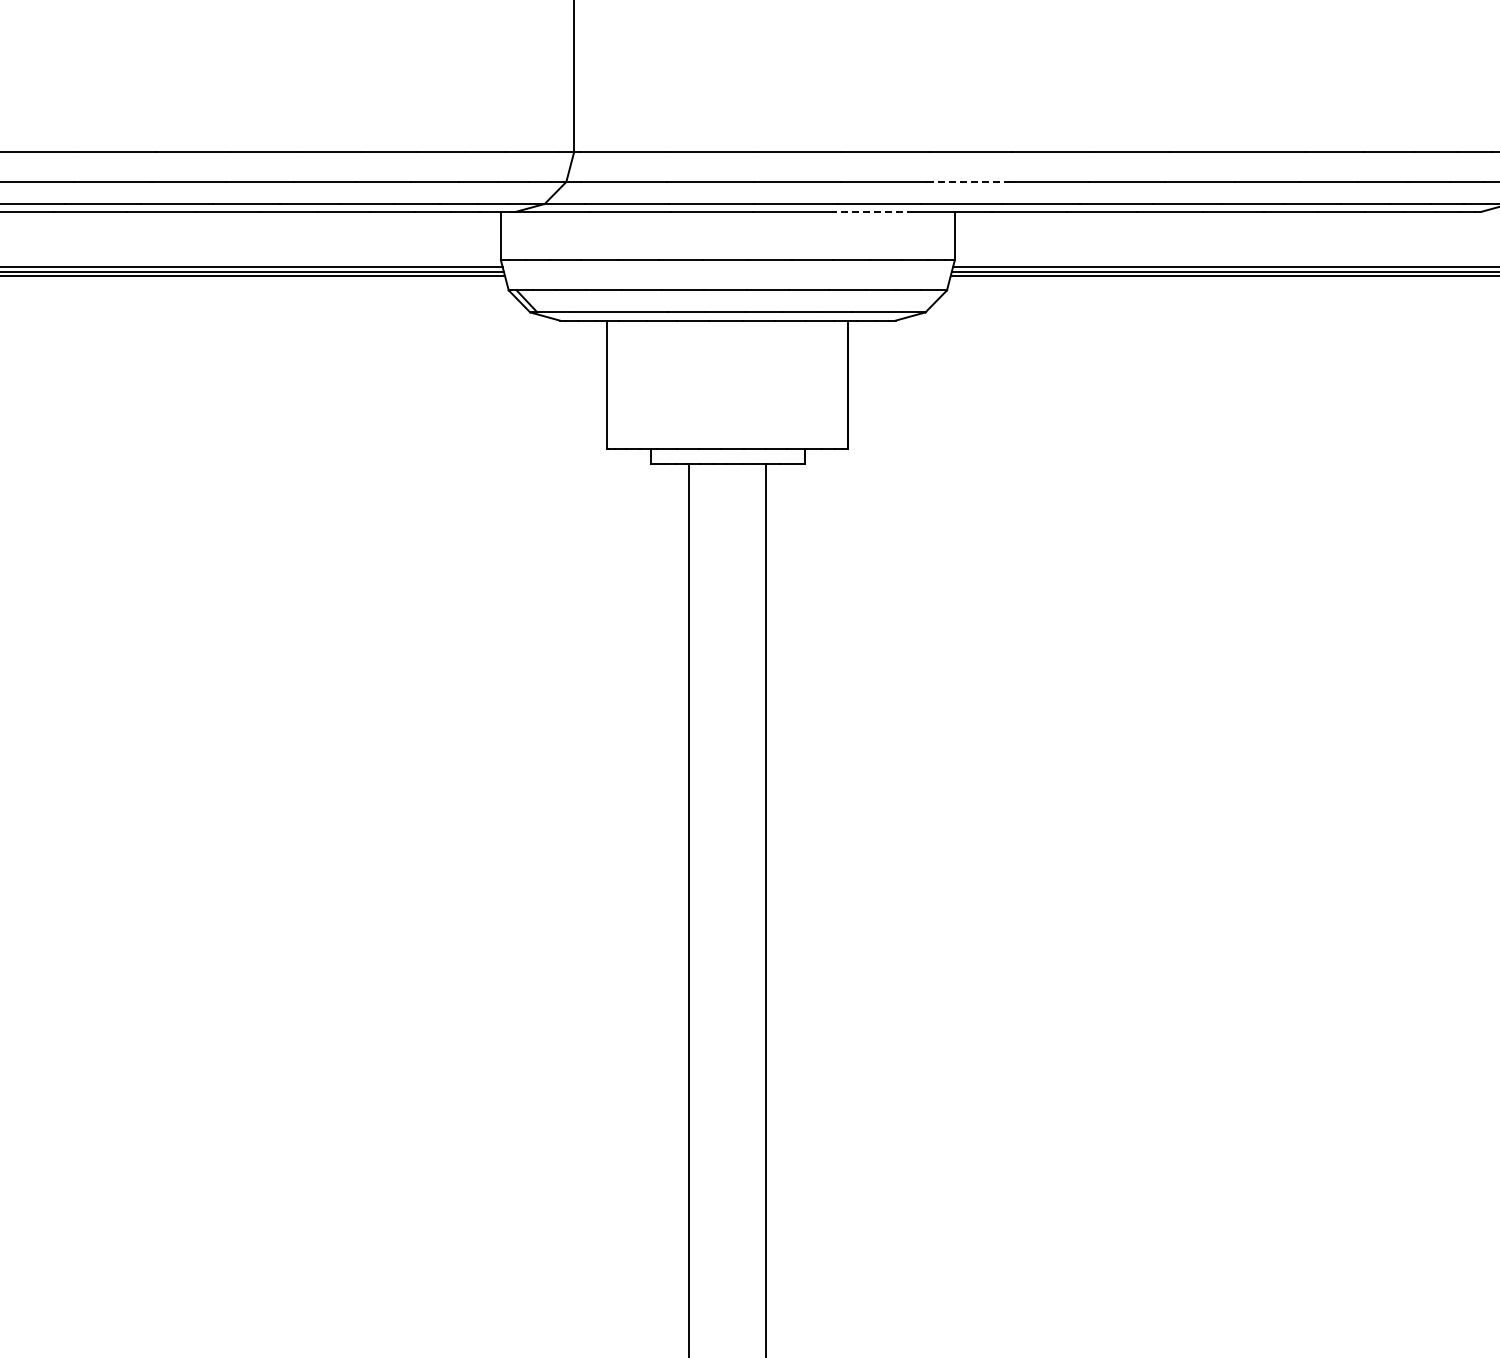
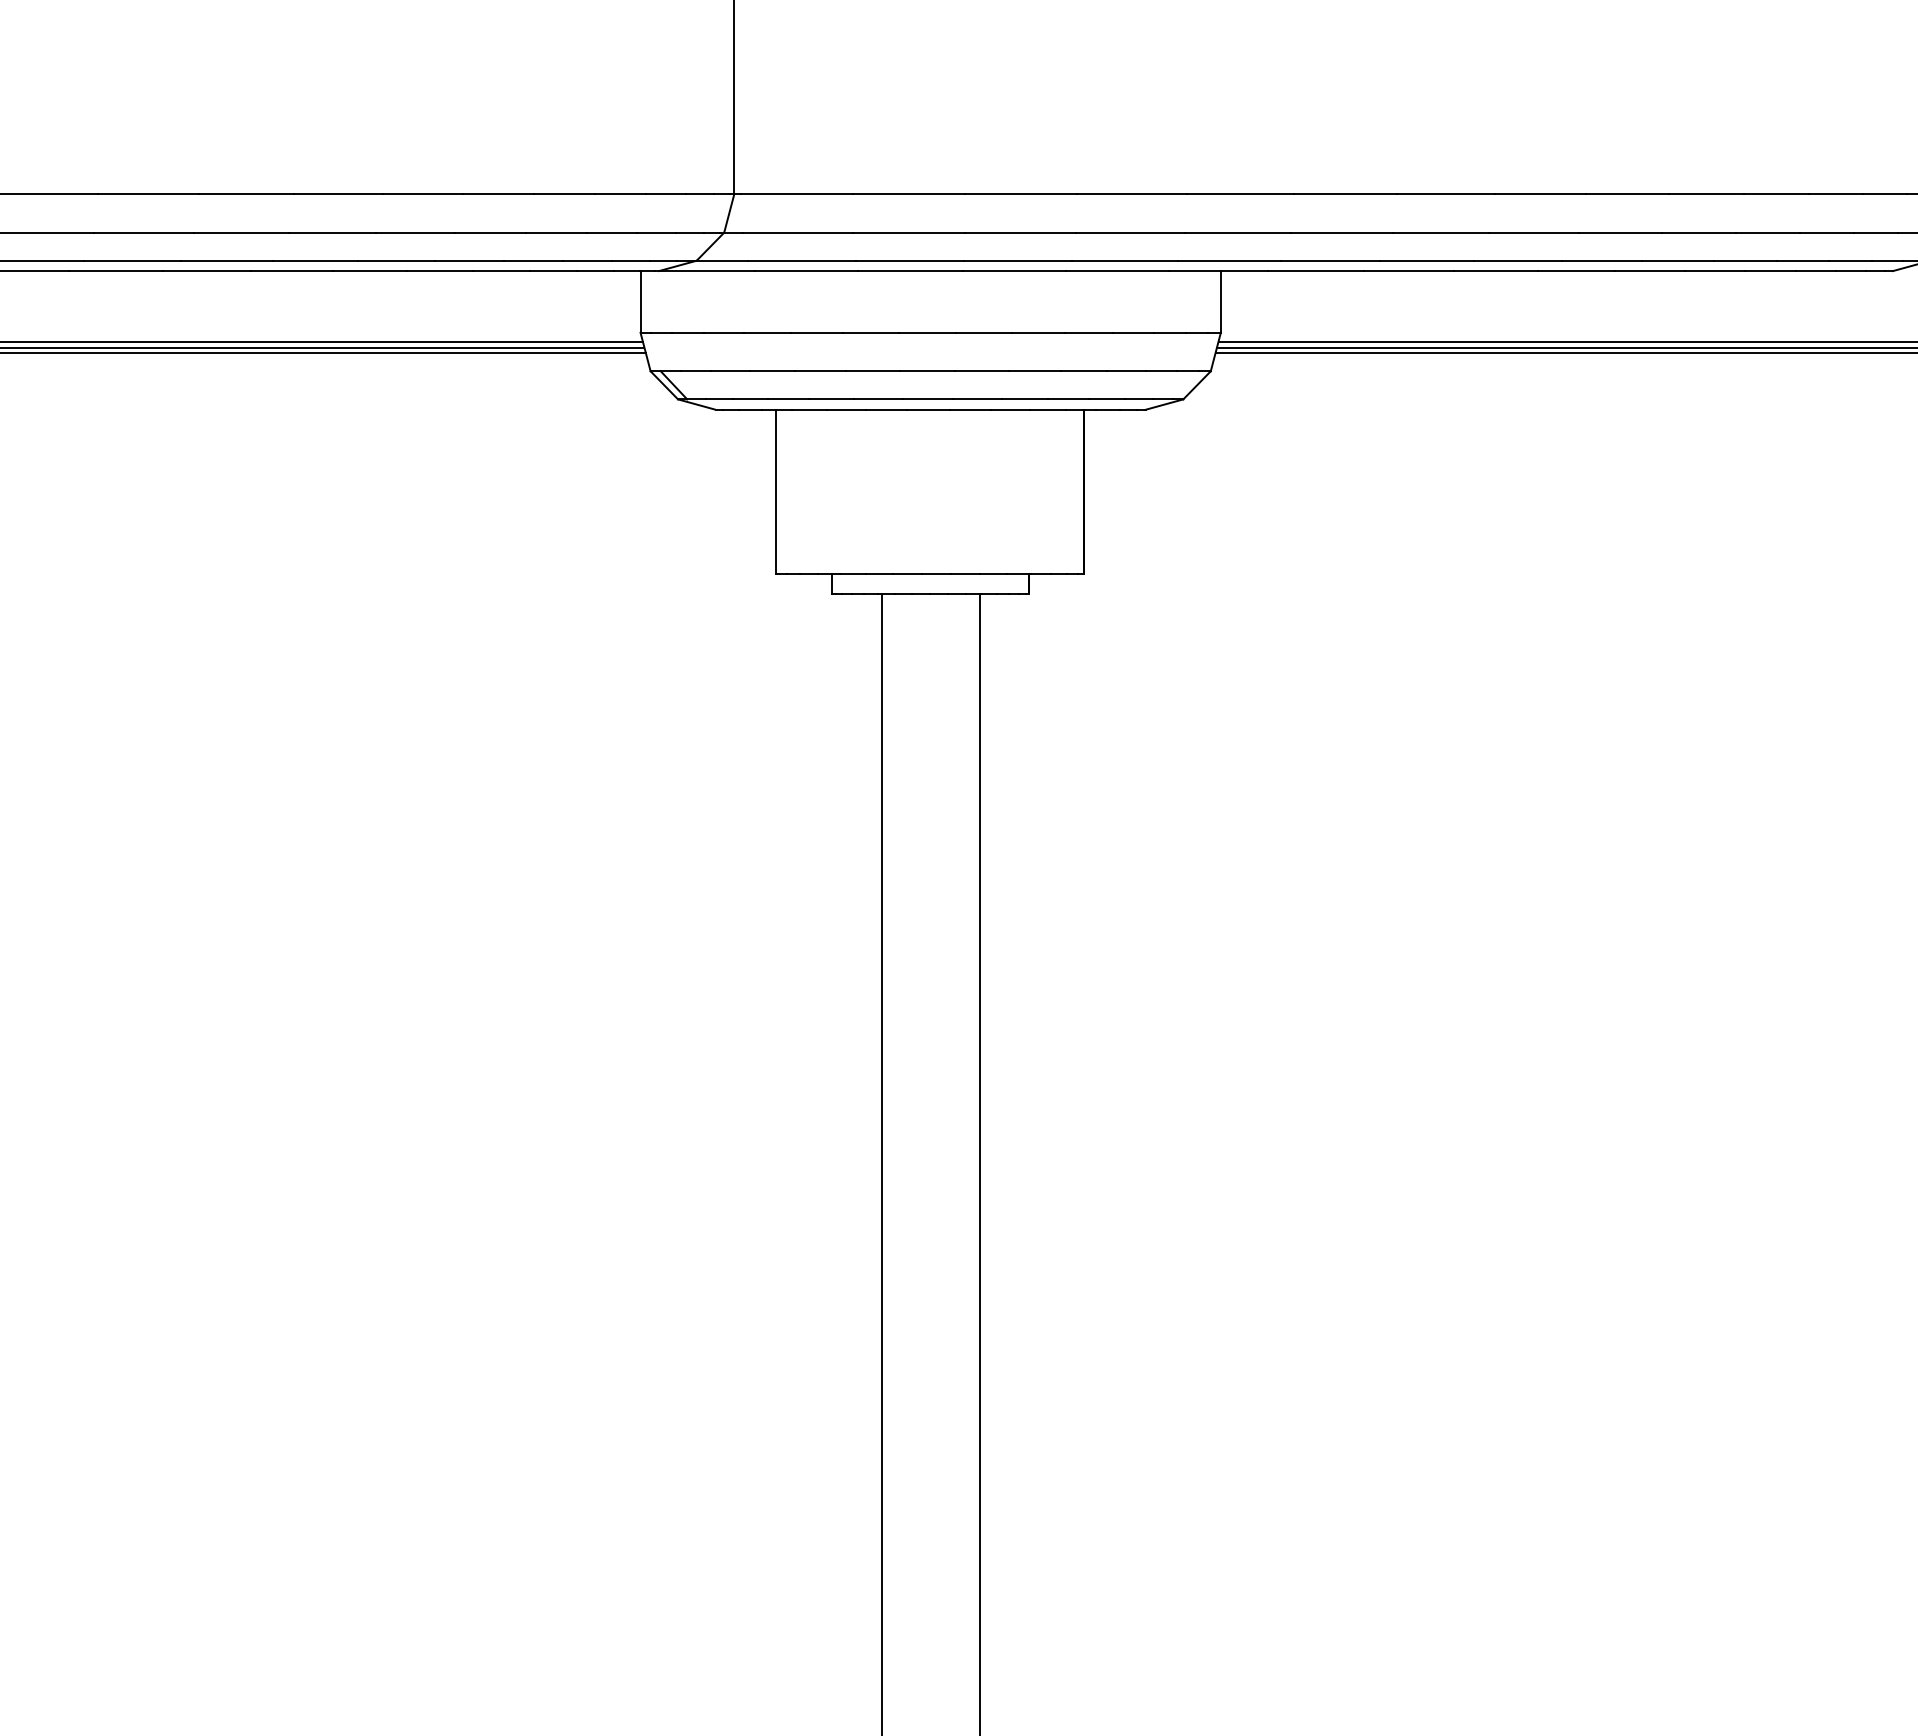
line: (968, 181) -> (1238, 232), dashed -> solid
line: (874, 212) -> (1118, 271), dashed -> solid

